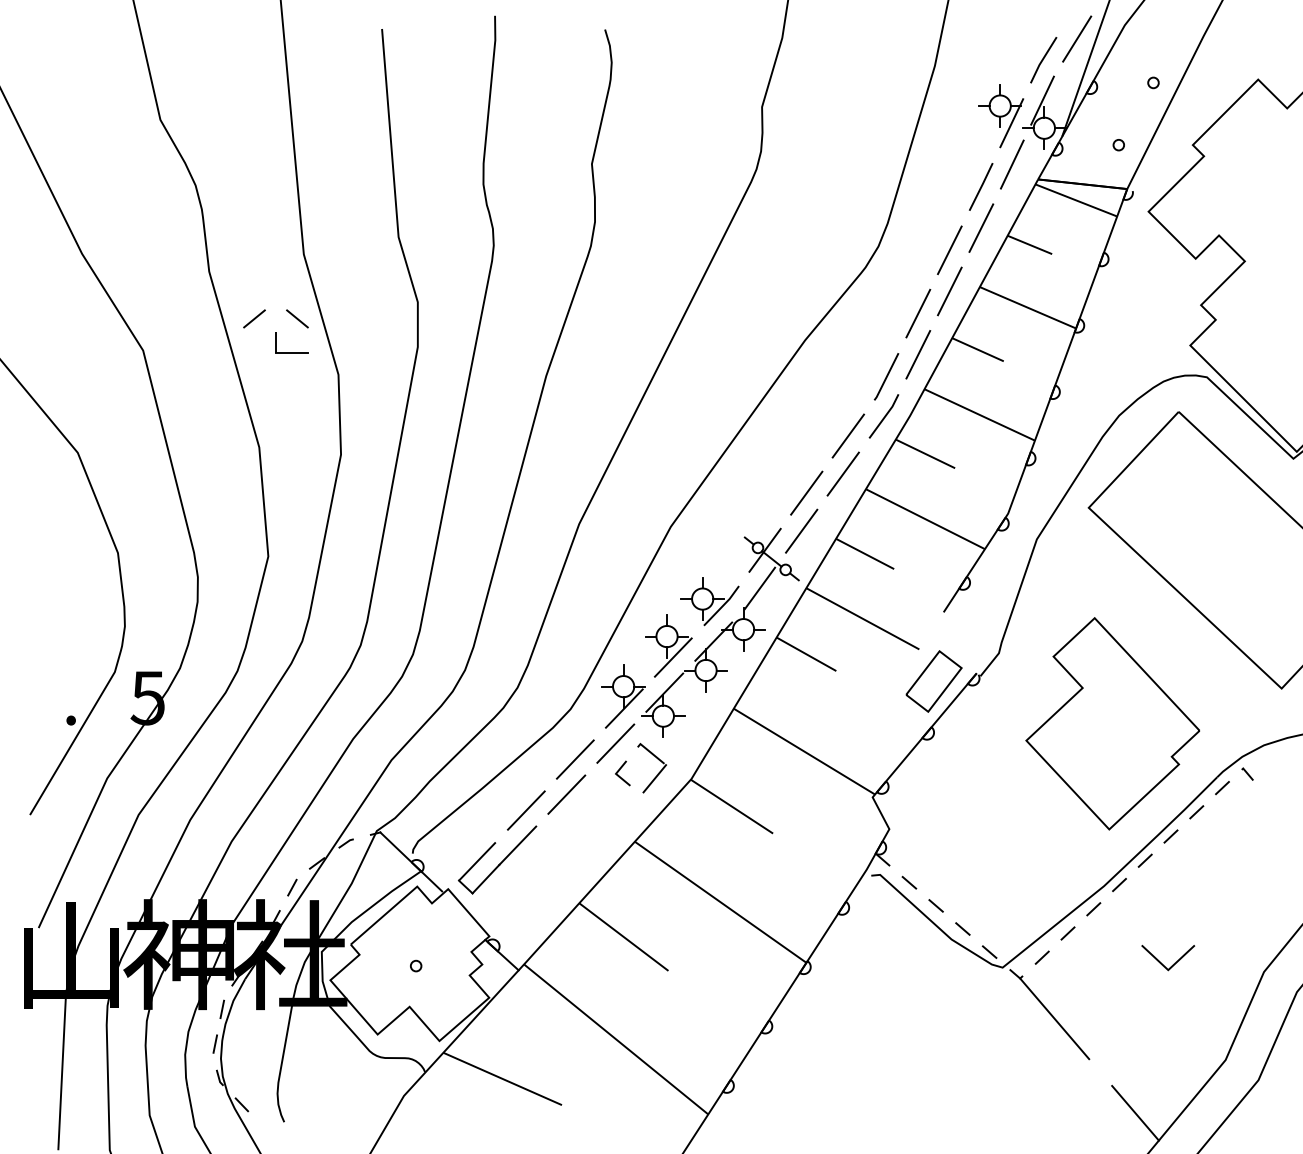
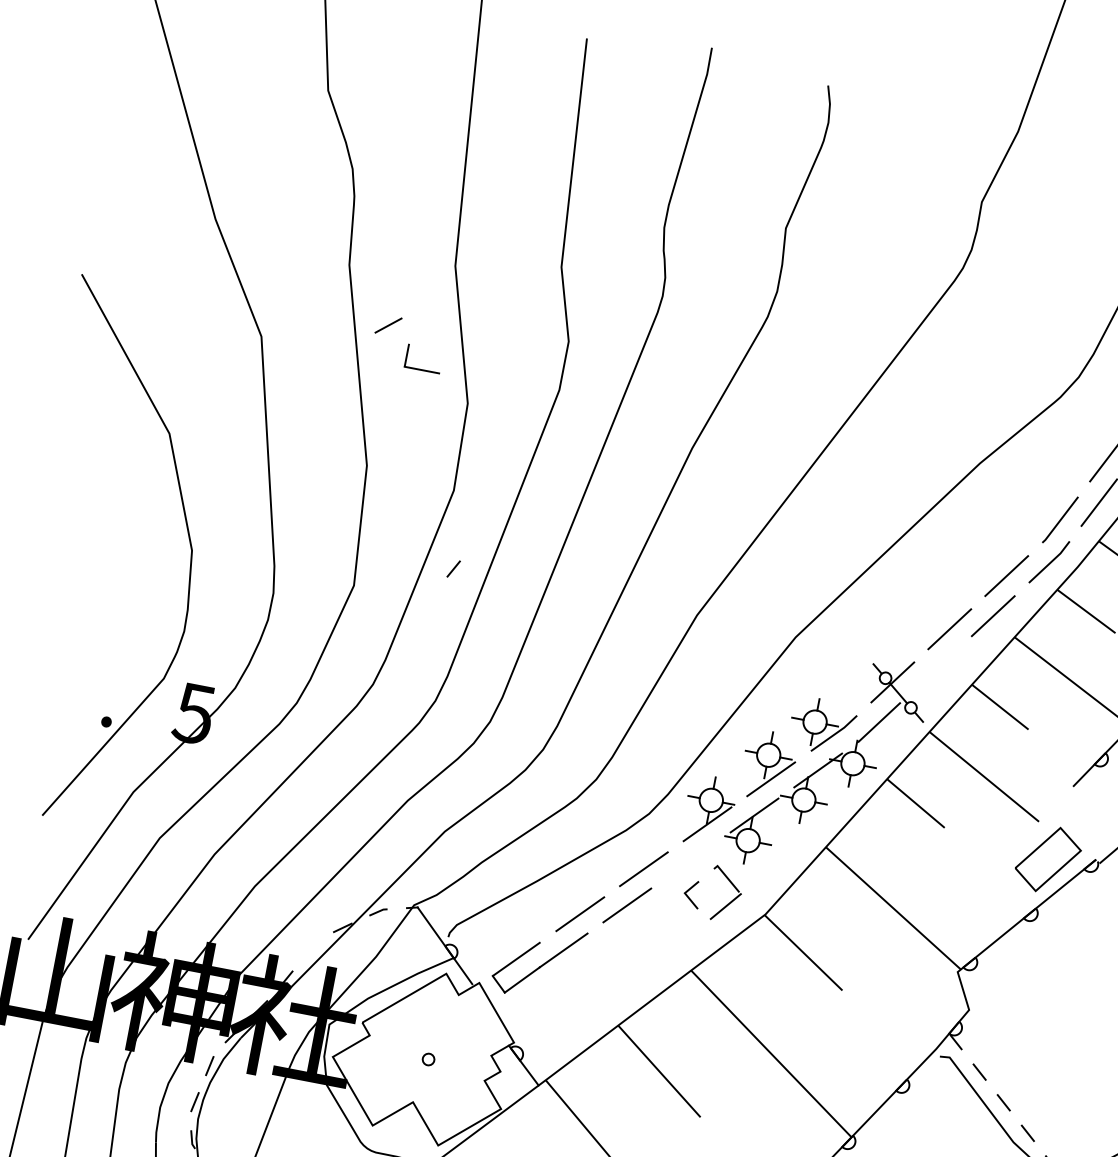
line: (297, 318) -> (435, 334), removed
line: (801, 530) -> (936, 668), removed
line: (615, 743) -> (690, 860), removed
line: (292, 887) -> (453, 568), moved

